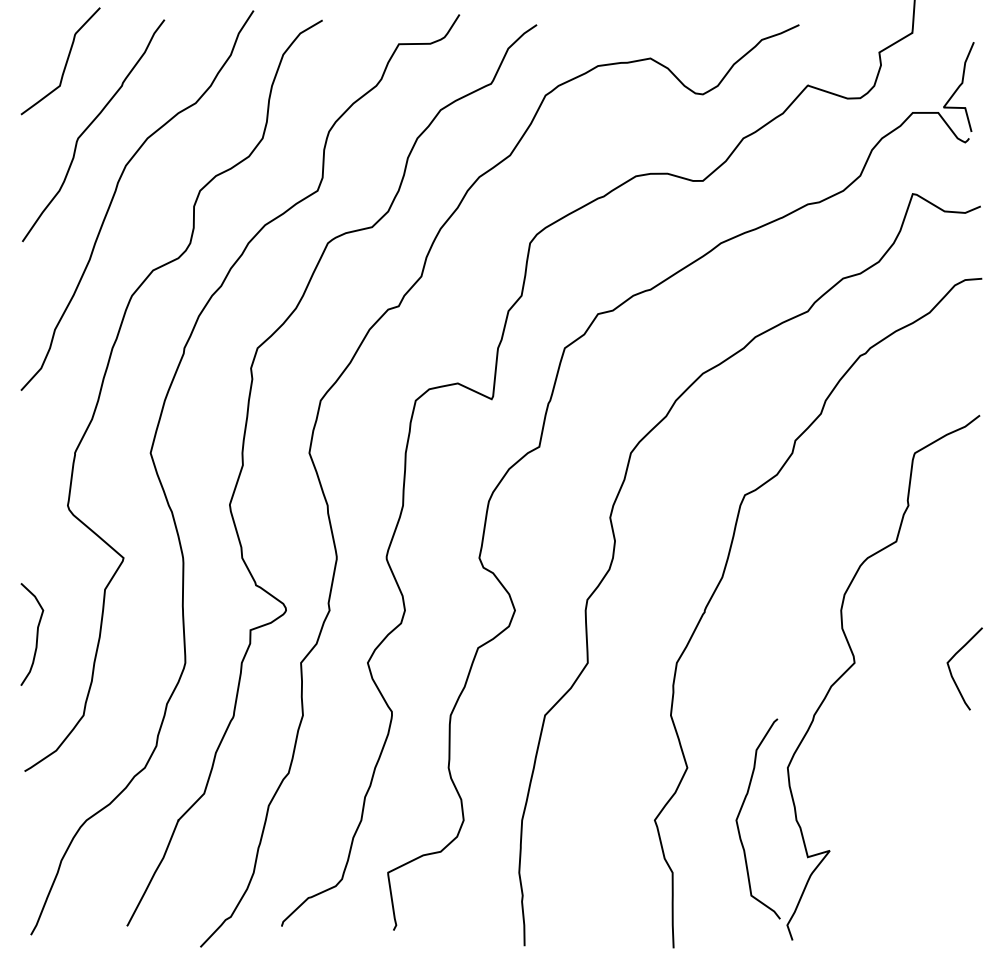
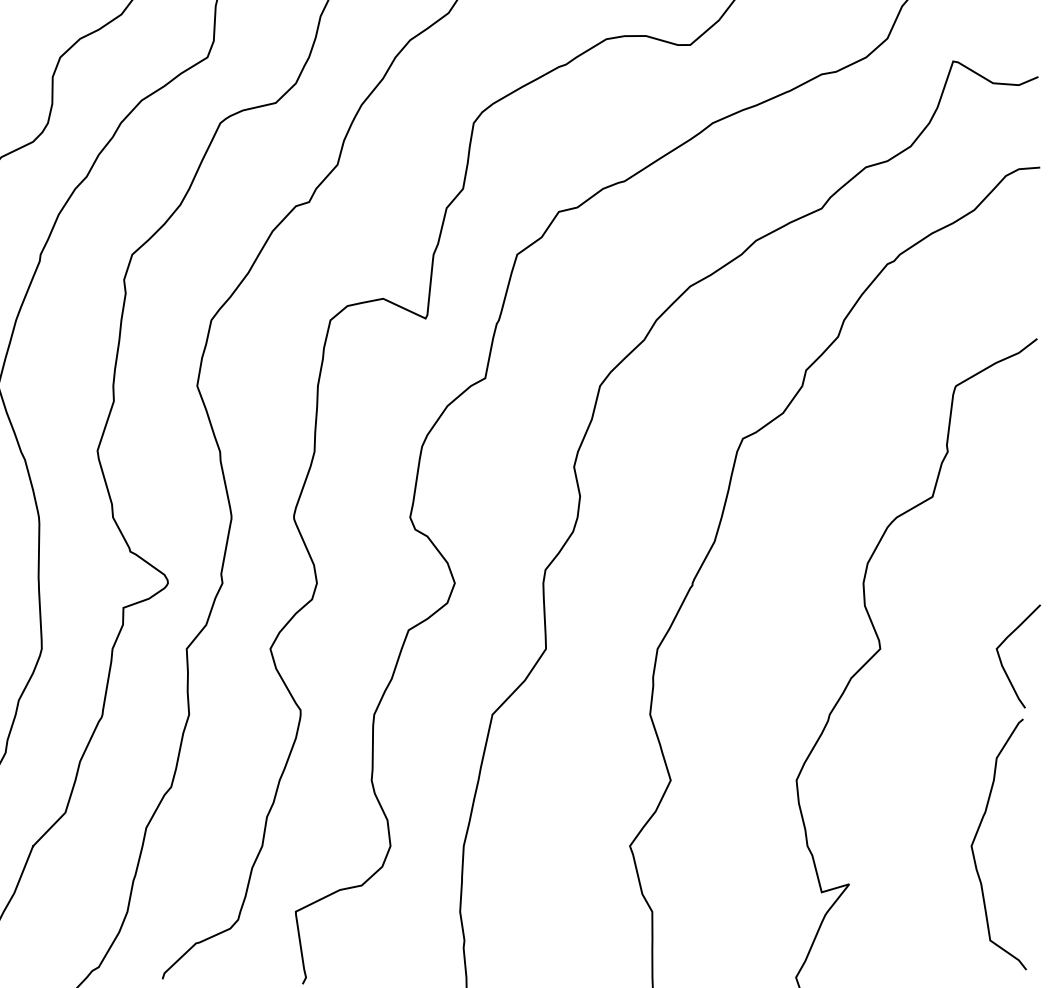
curve: (740, 813) -> (976, 837), moved

